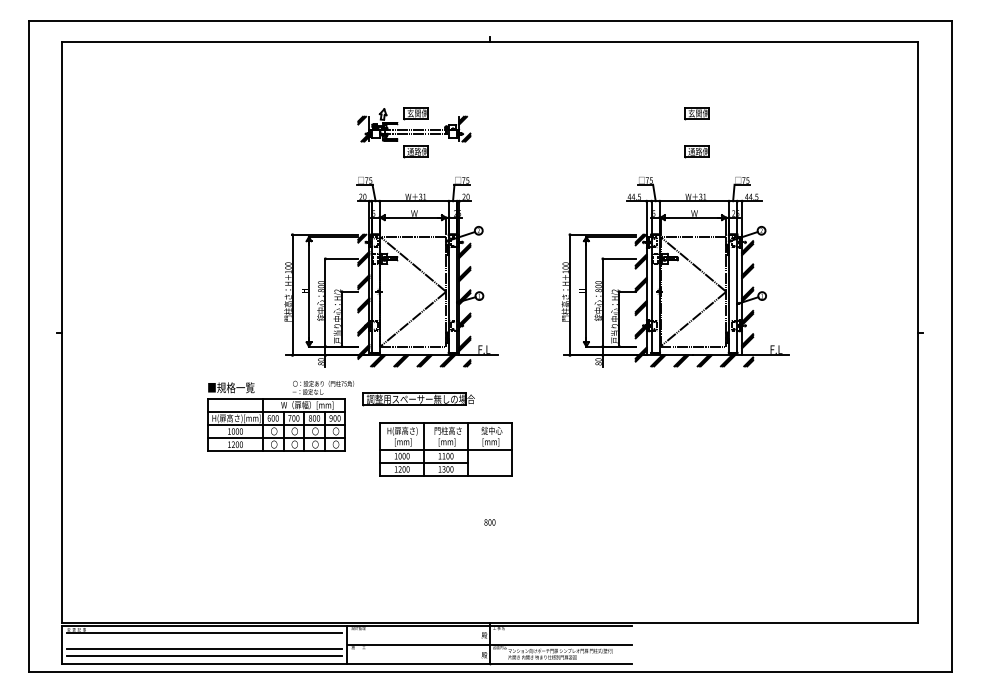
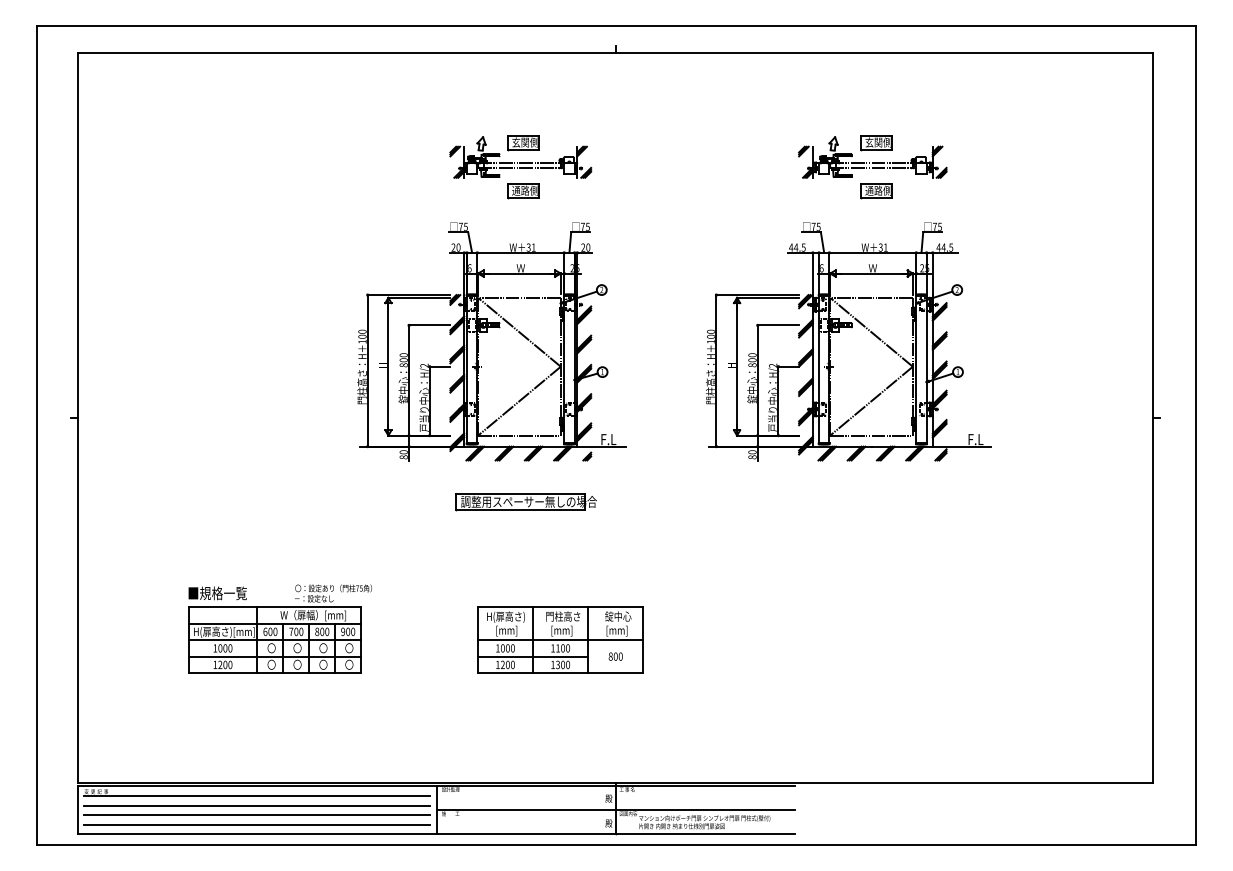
part: (694, 125) -> (872, 157), added
part: (280, 415) -> (279, 628), moved
part: (445, 449) -> (560, 639), moved
line: (204, 640) -> (256, 805), added

